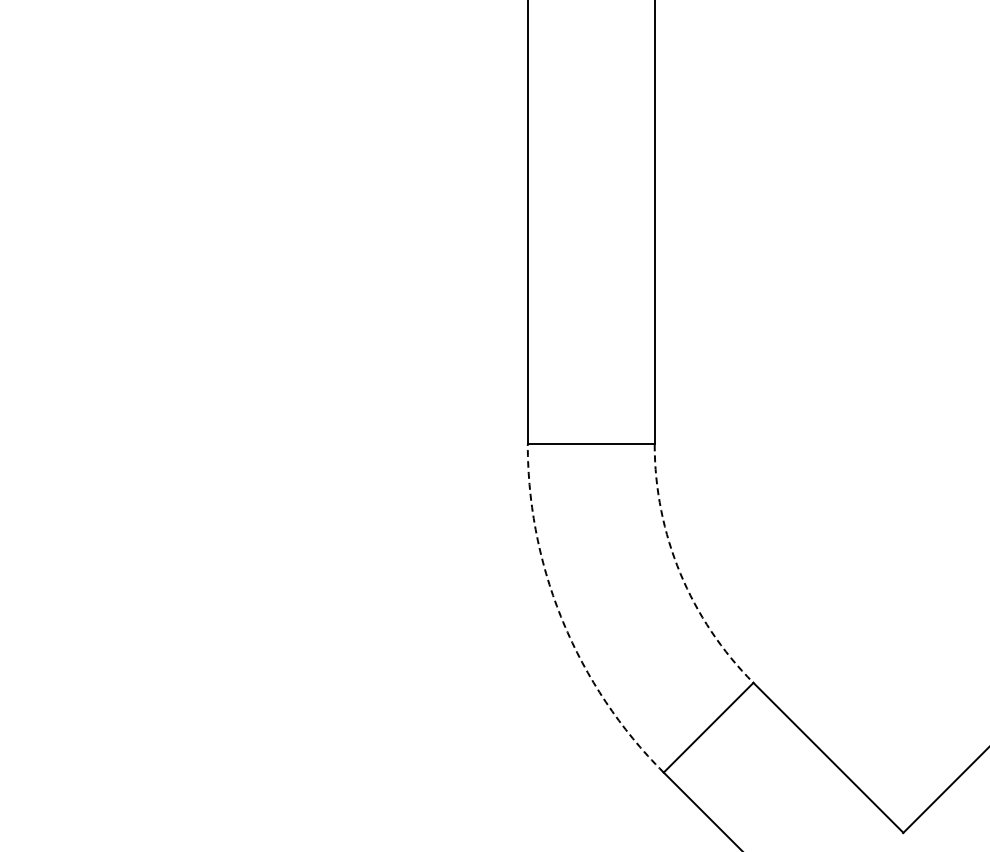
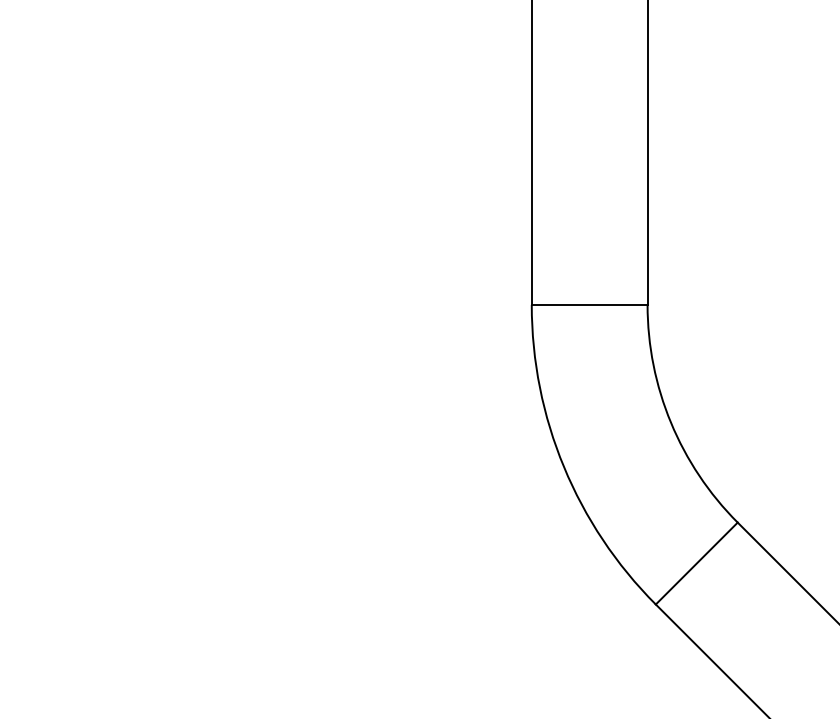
arc: (680, 573) -> (671, 422), dashed -> solid
arc: (563, 621) -> (564, 466), dashed -> solid

